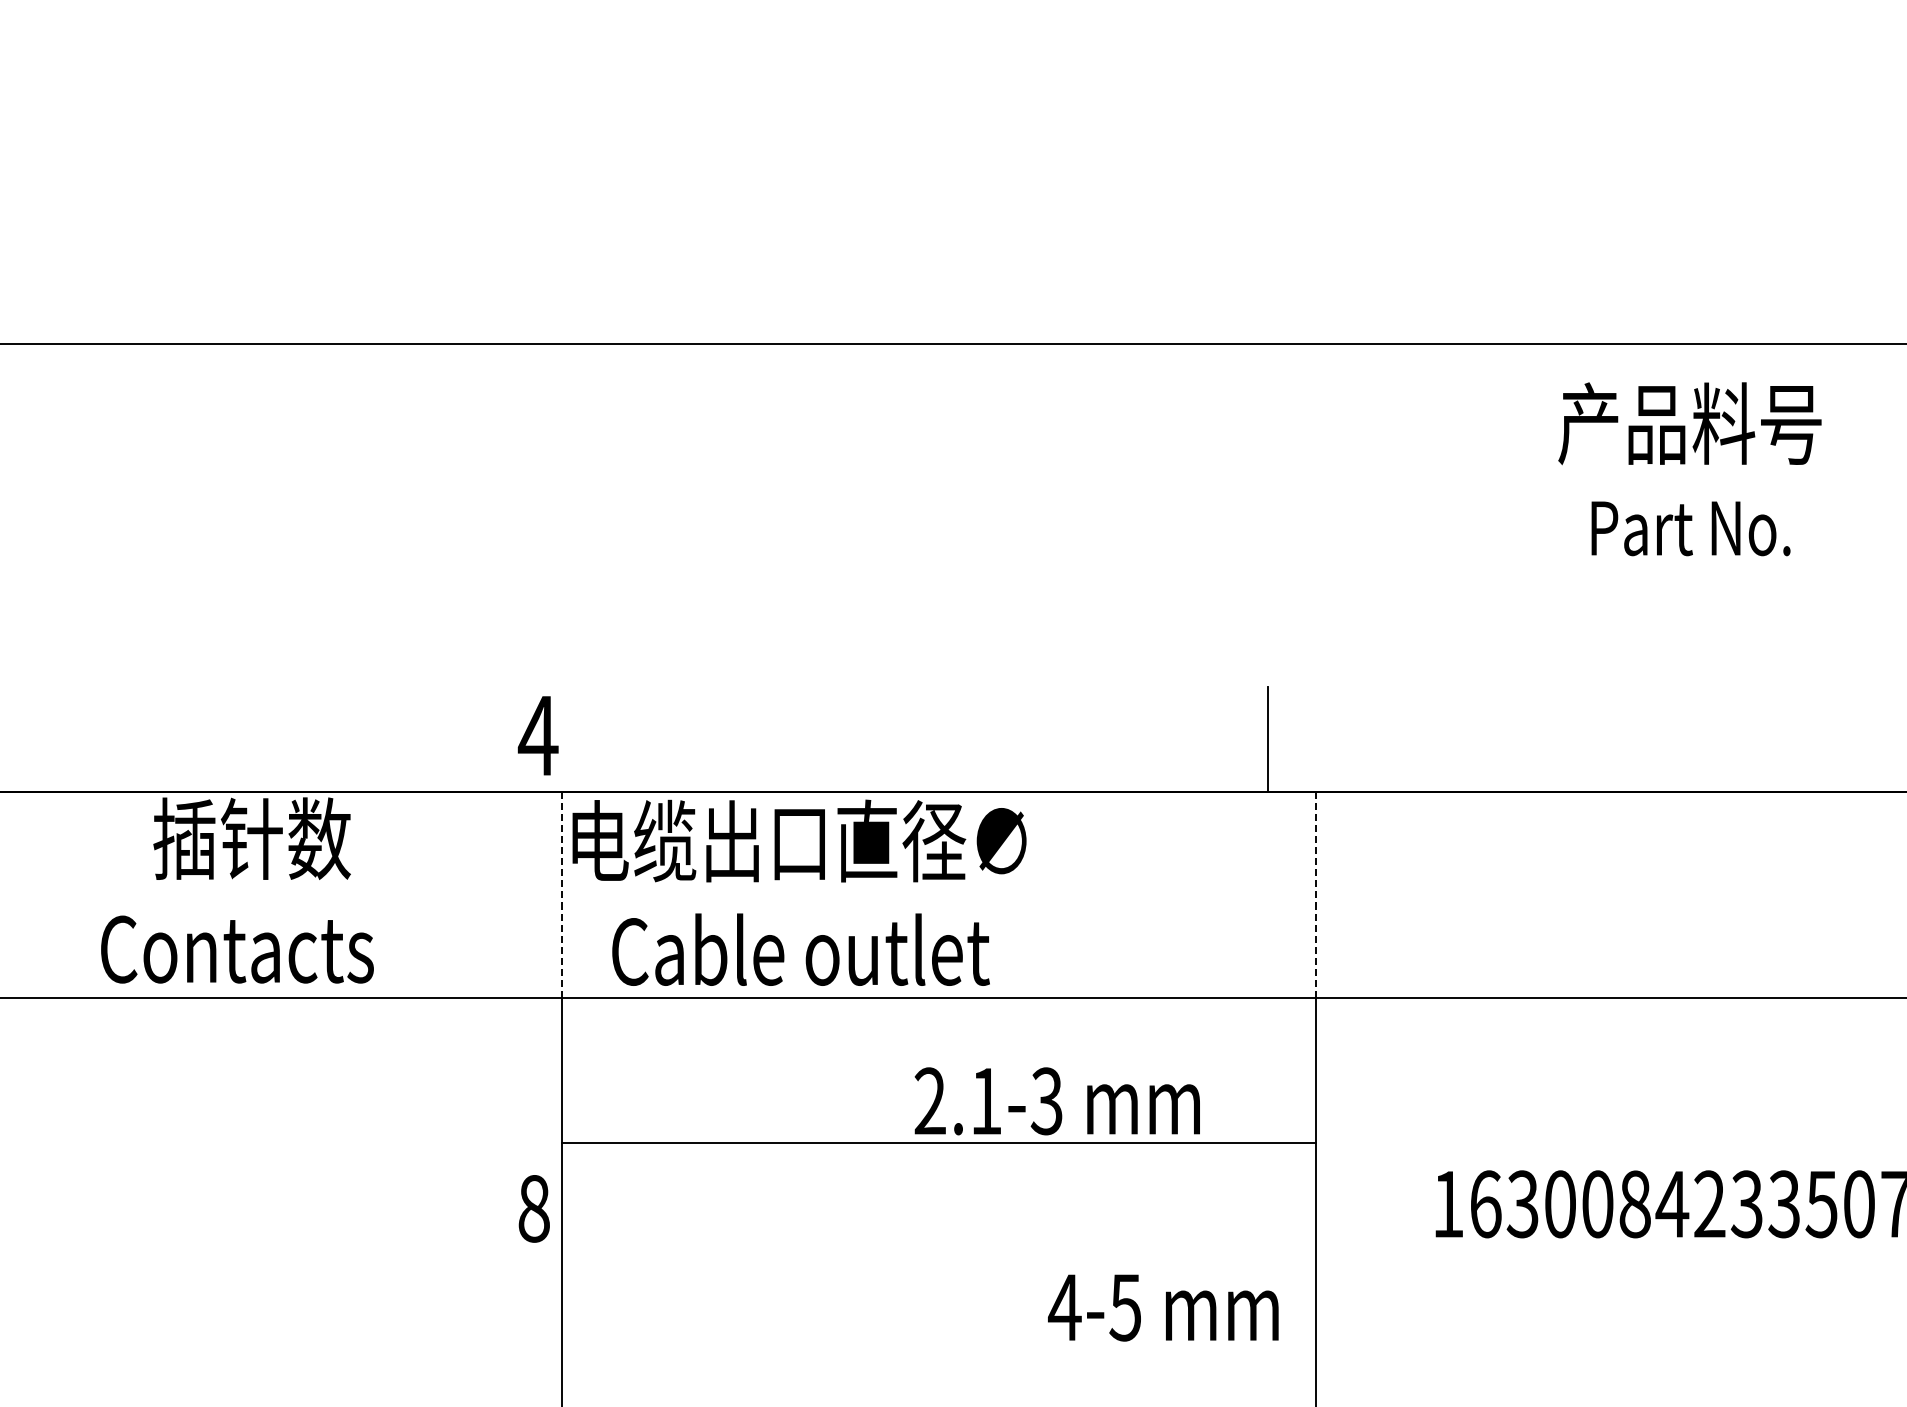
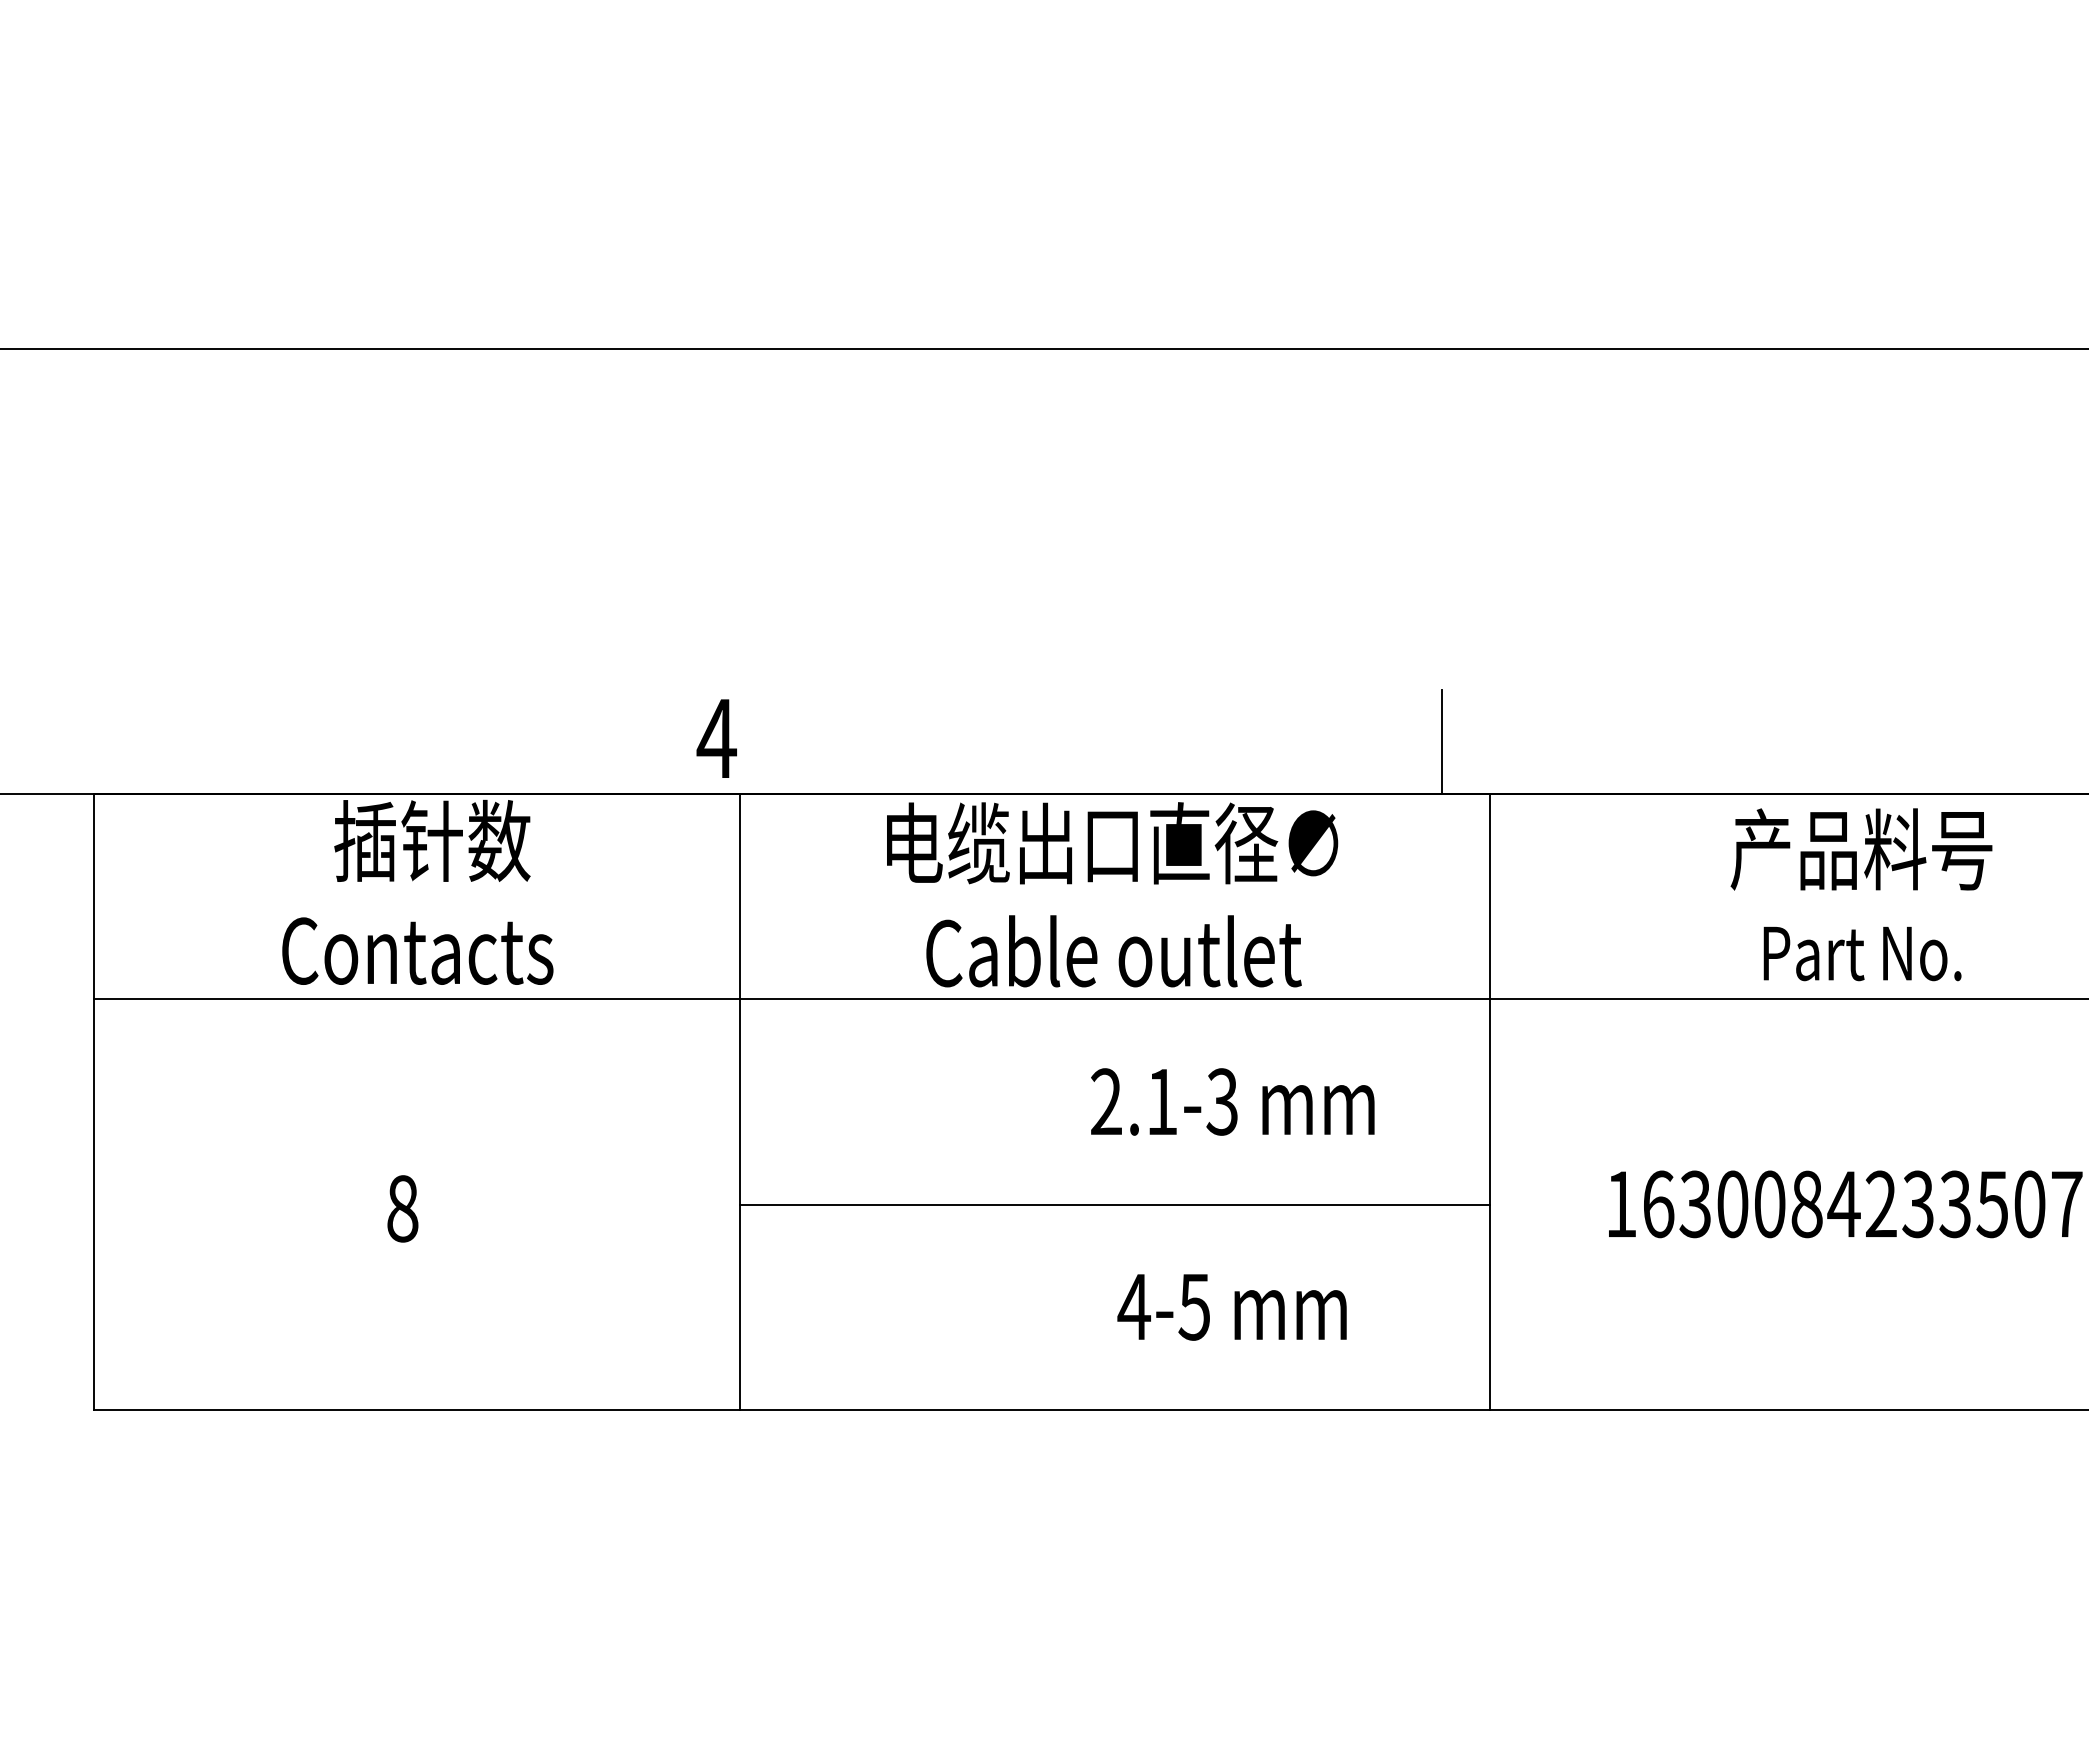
text: (1689, 469) -> (1861, 894), moved
text: (799, 892) -> (1112, 894), moved
line: (562, 894) -> (740, 896), dashed -> solid
line: (1315, 894) -> (1489, 896), dashed -> solid
line: (938, 1143) -> (1114, 1204), moved
text: (533, 1208) -> (402, 1208), moved
text: (1162, 1308) -> (1231, 1307), moved

